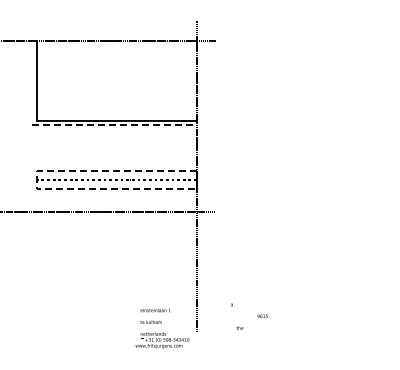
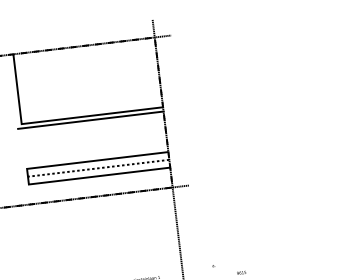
line: (114, 125) -> (90, 120), dashed -> solid
line: (36, 180) -> (28, 176), dashed -> solid

